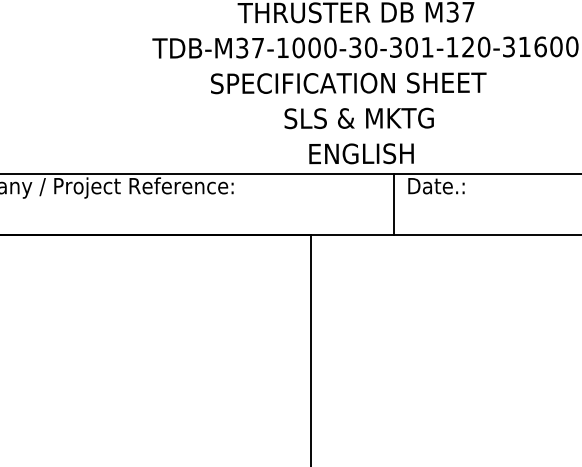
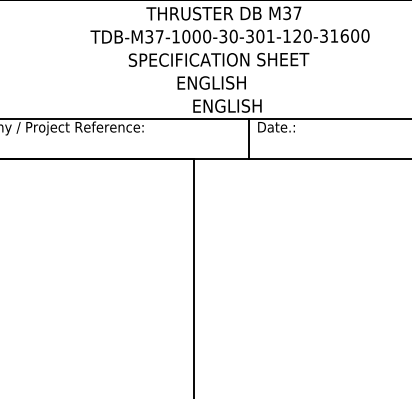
text: (358, 117) -> (225, 82), SLS & MKTG -> ENGLISH

